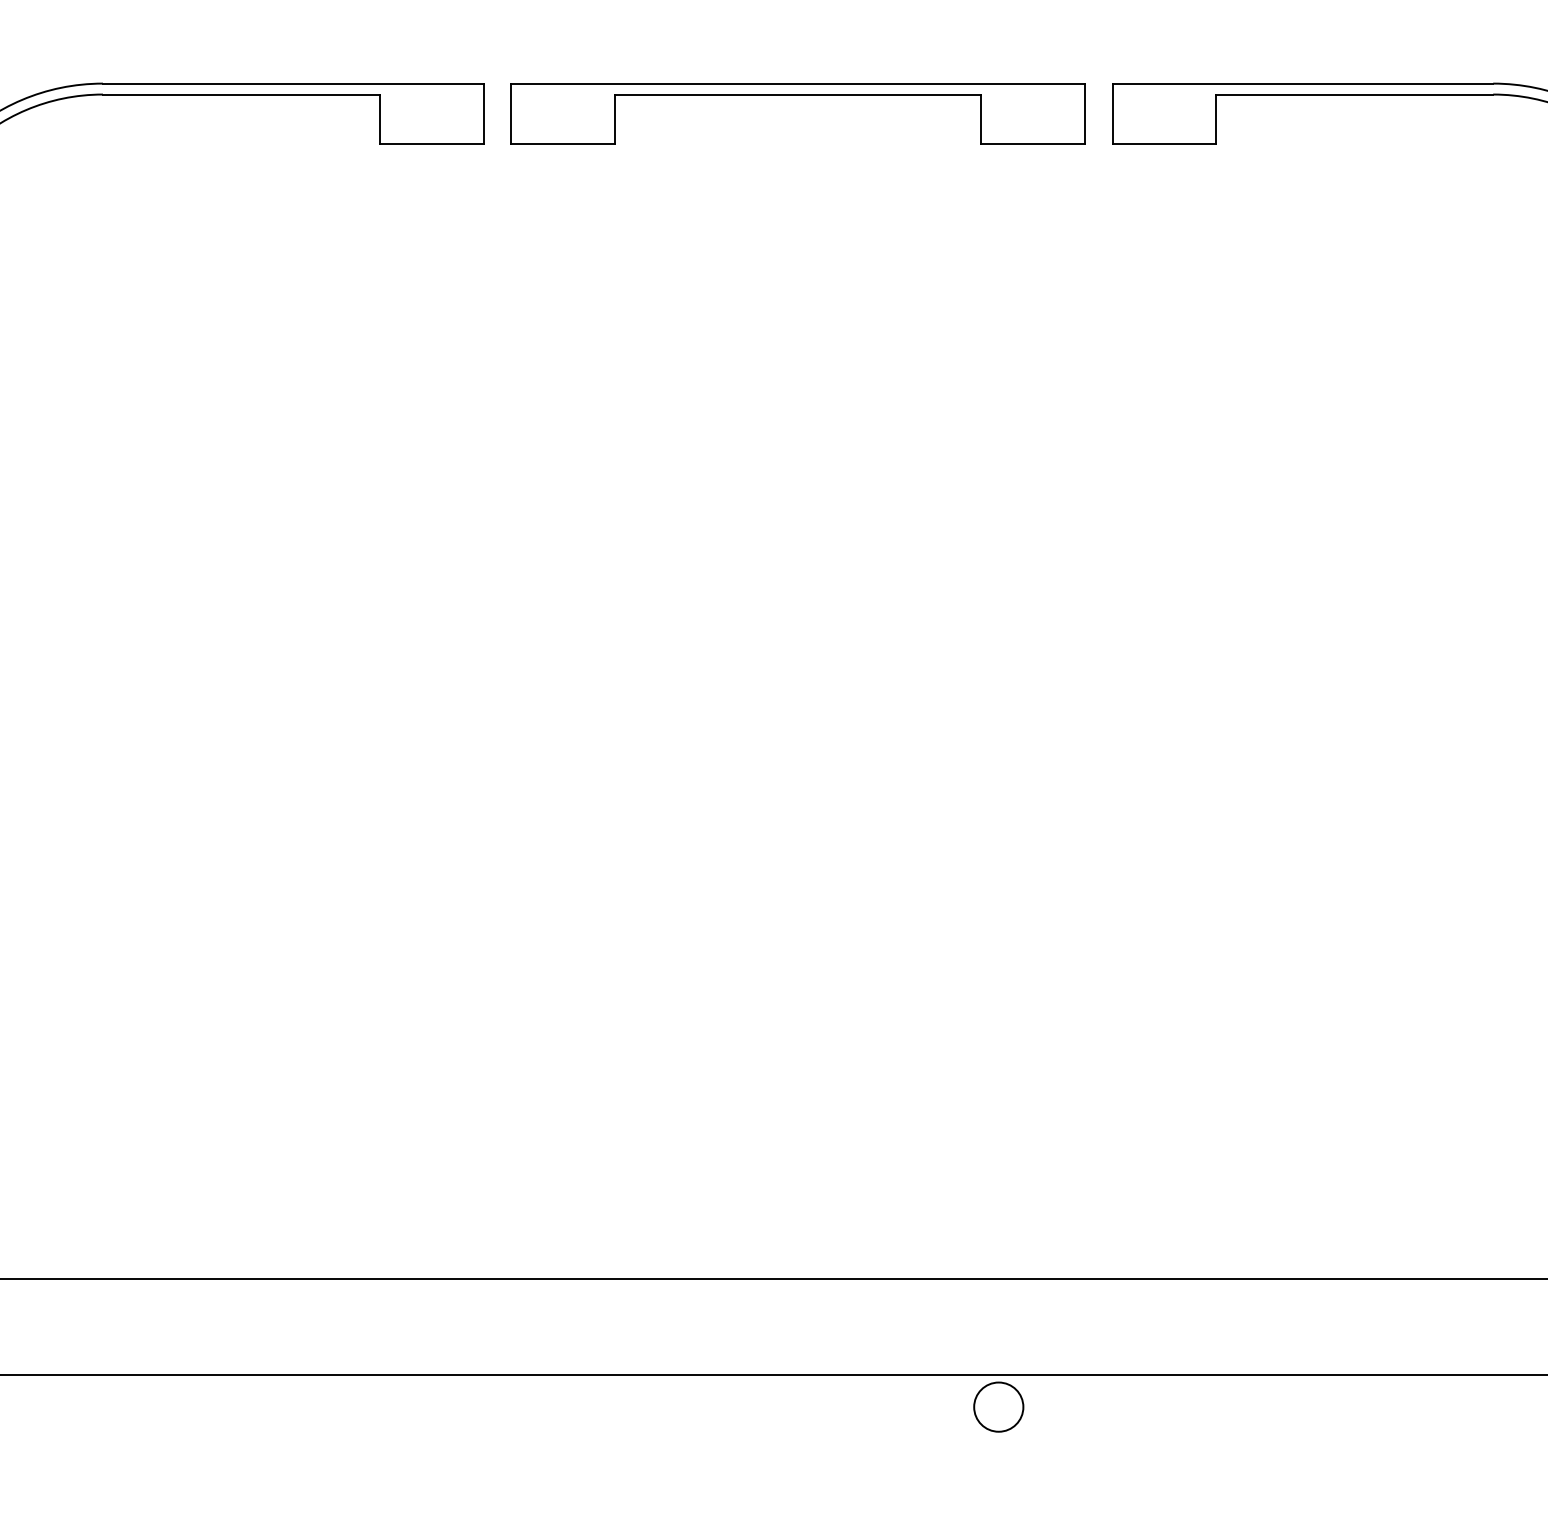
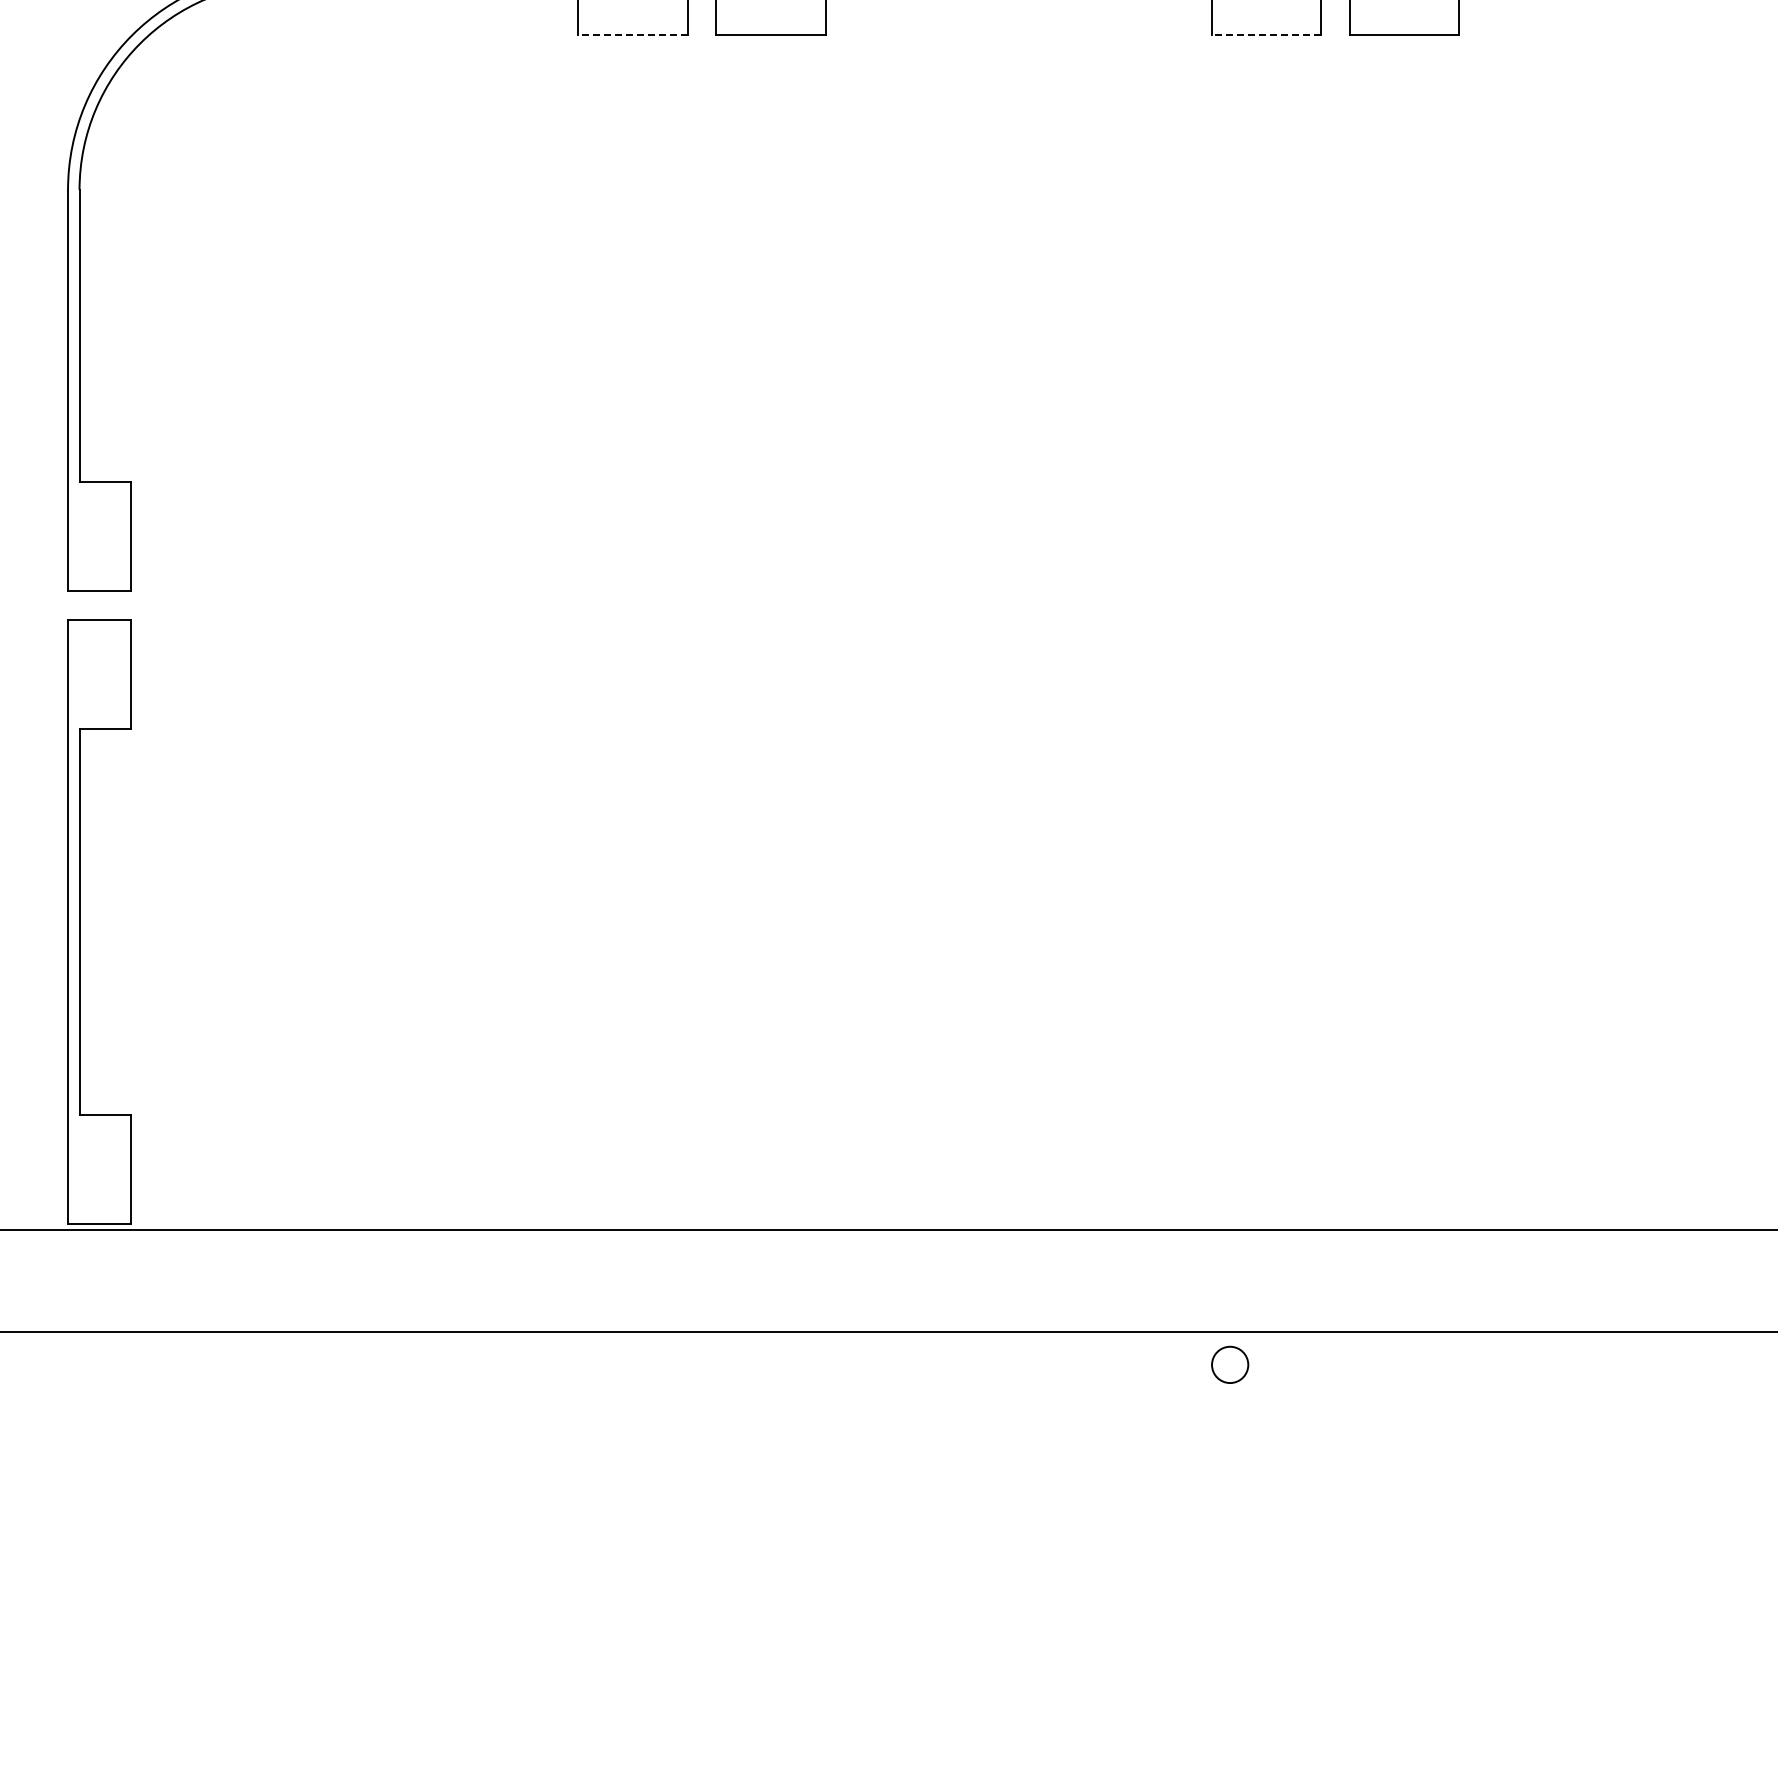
line: (431, 143) -> (632, 34), solid -> dashed
line: (1033, 143) -> (1266, 34), solid -> dashed
circle: (999, 1406) -> (1230, 1364), size x0.7

